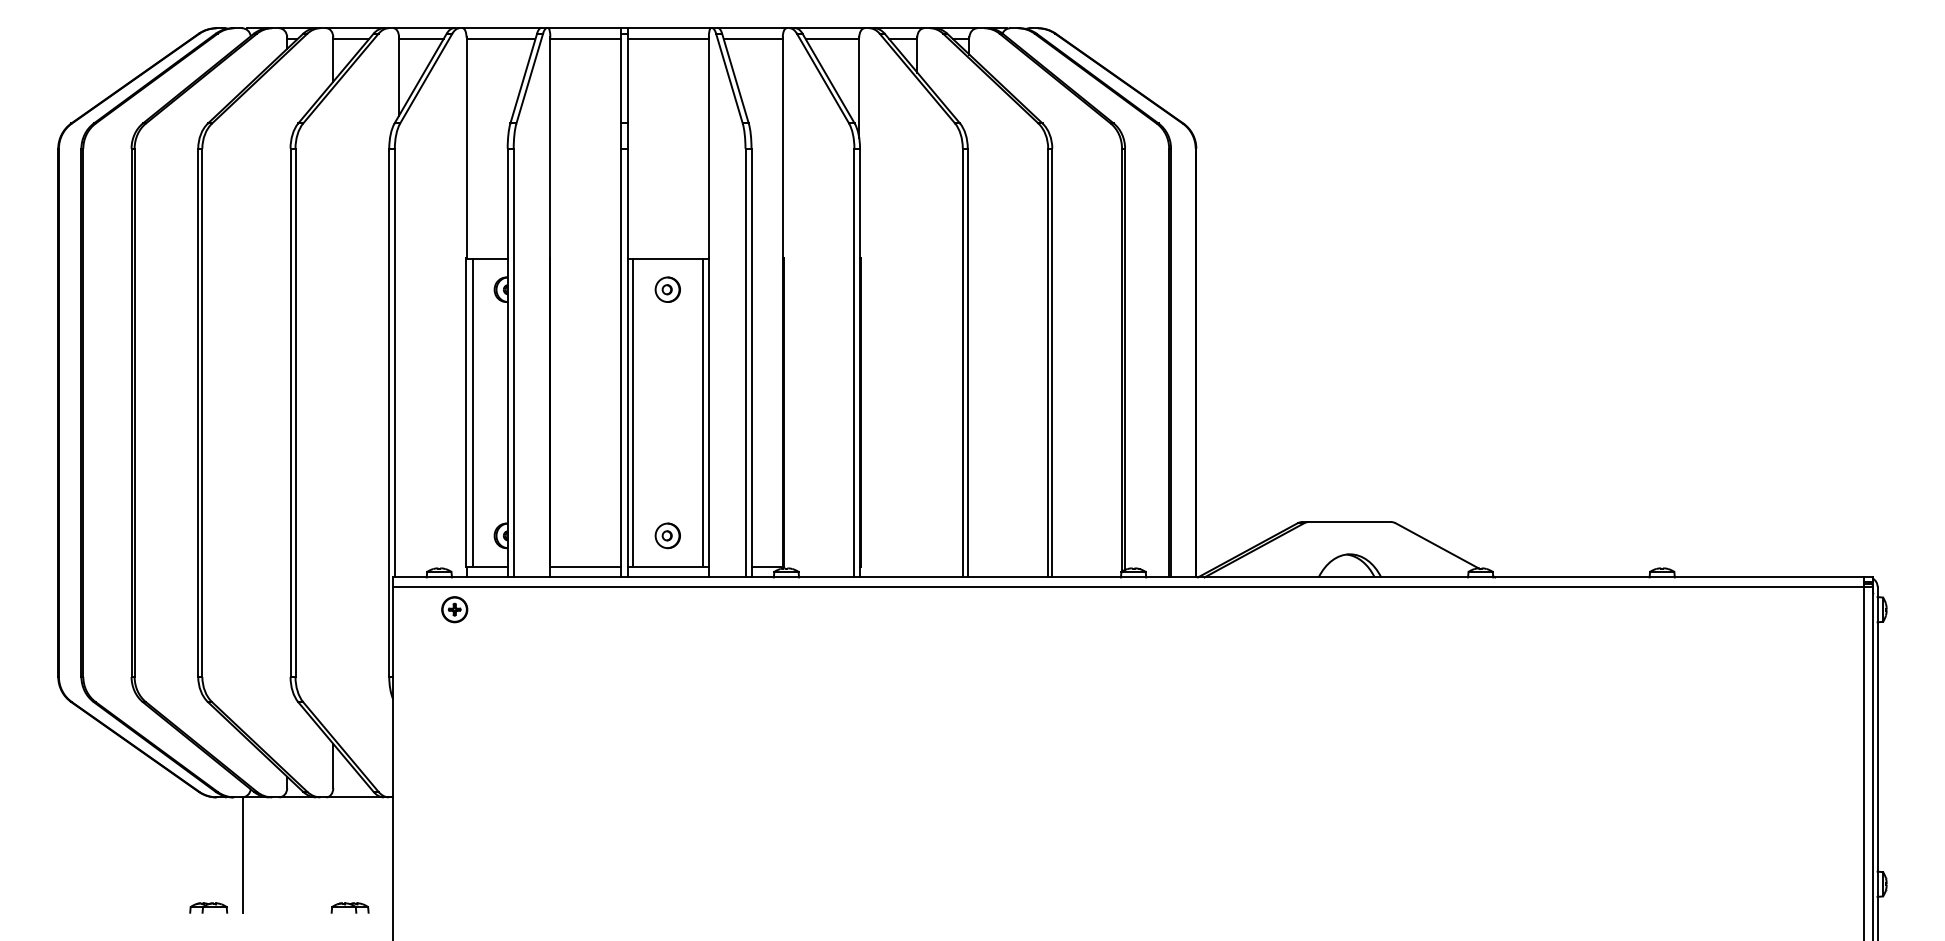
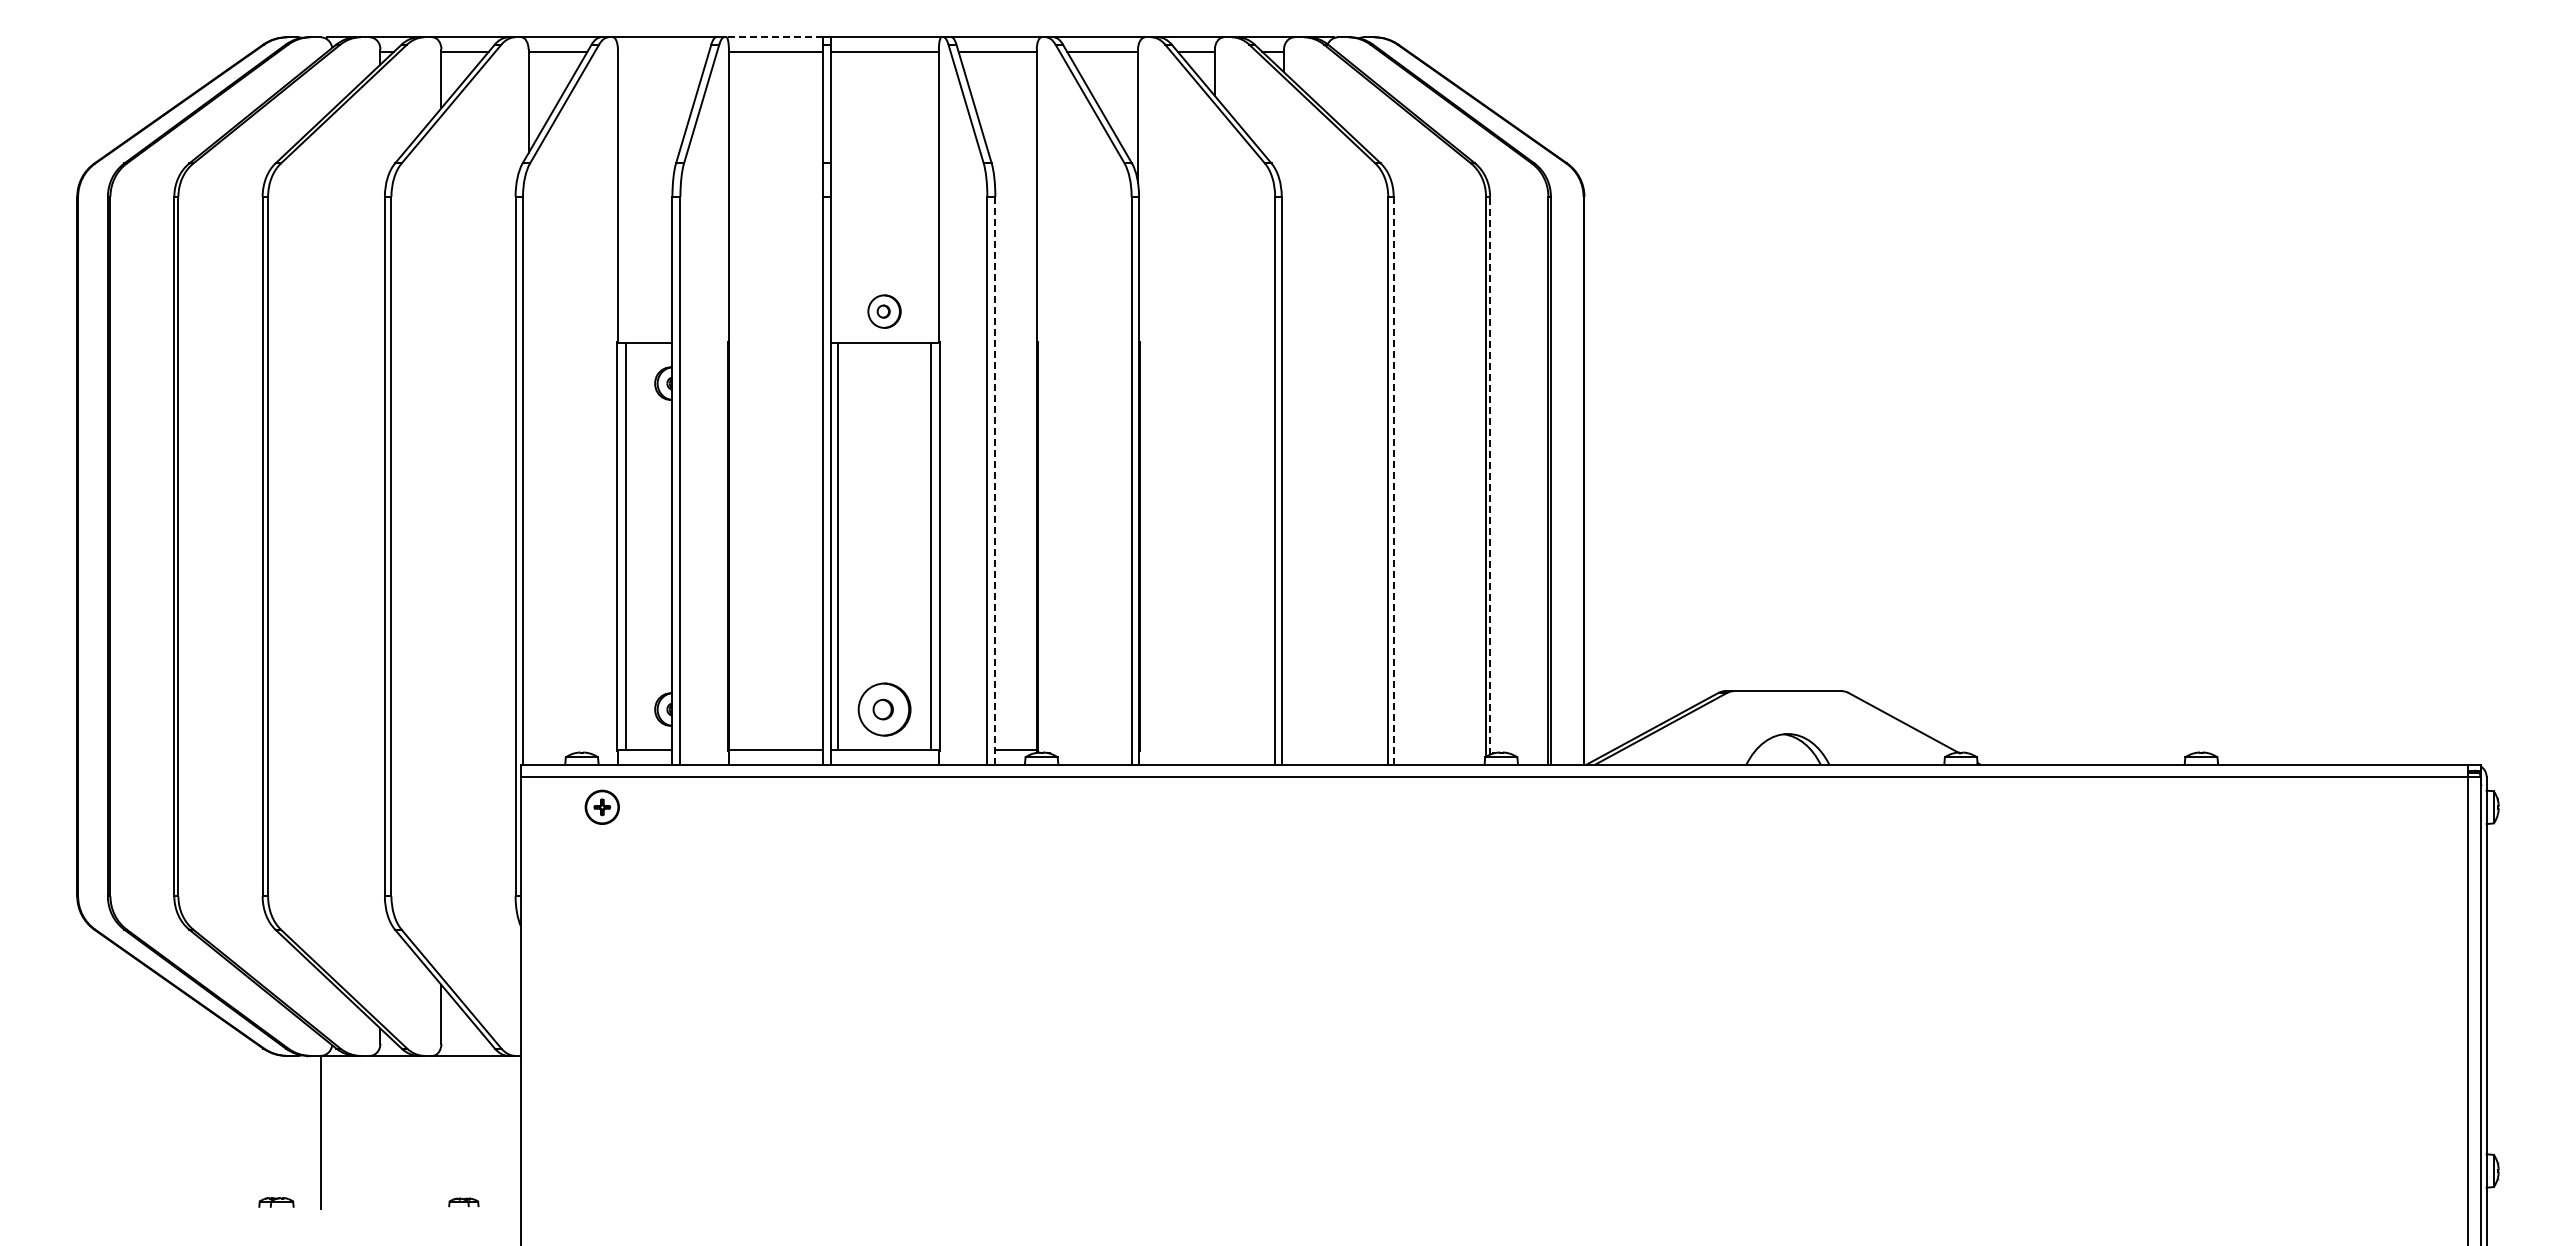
line: (584, 28) -> (774, 37), solid -> dashed
line: (500, 38) -> (663, 51), removed
part: (667, 289) -> (884, 311), moved
line: (1125, 359) -> (1490, 475), solid -> dashed
line: (751, 362) -> (995, 480), solid -> dashed
line: (1052, 362) -> (1393, 480), solid -> dashed
part: (667, 535) -> (884, 709), size x1.6
part: (208, 908) -> (276, 1202), size x0.7
part: (349, 908) -> (463, 1202), size x0.6

